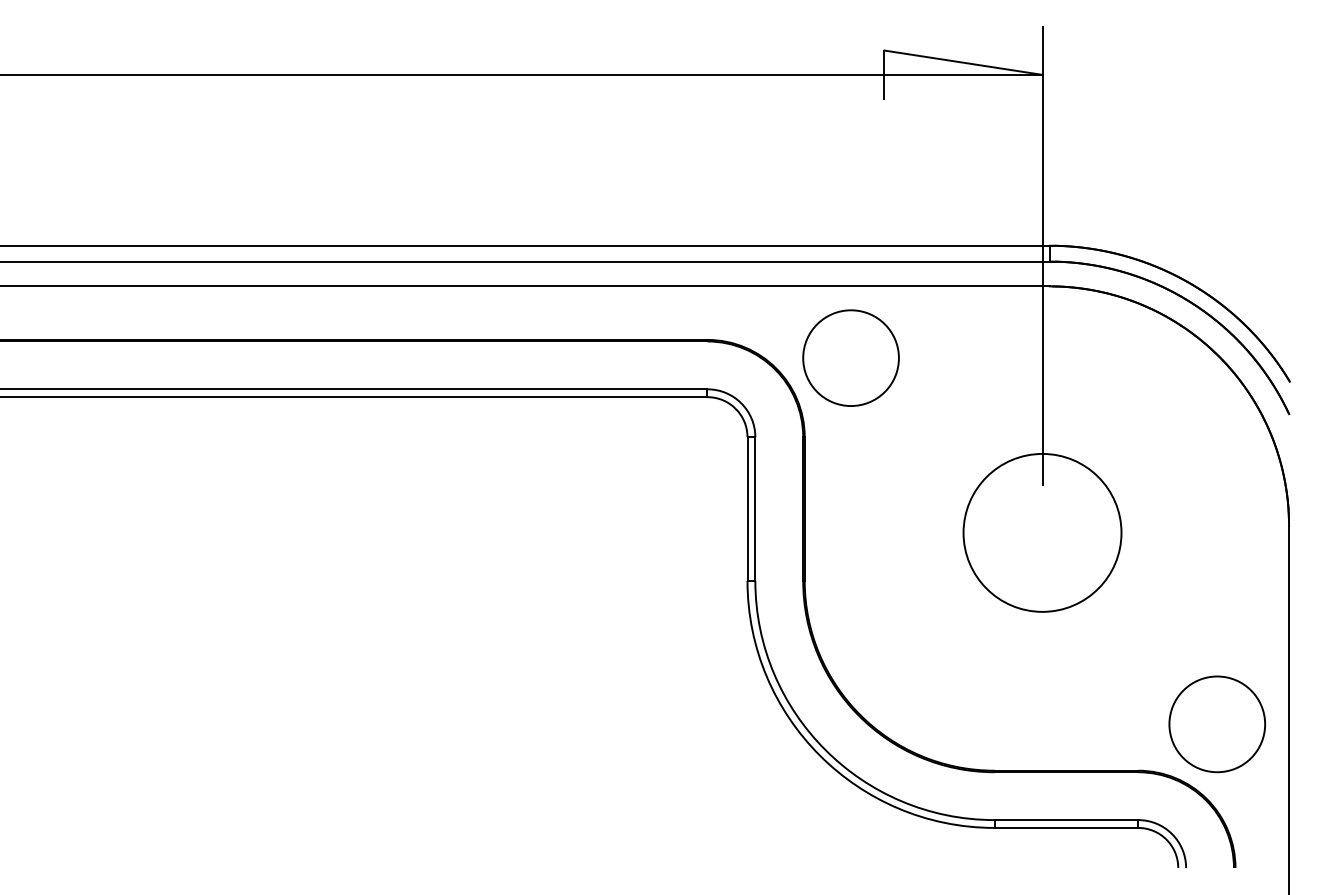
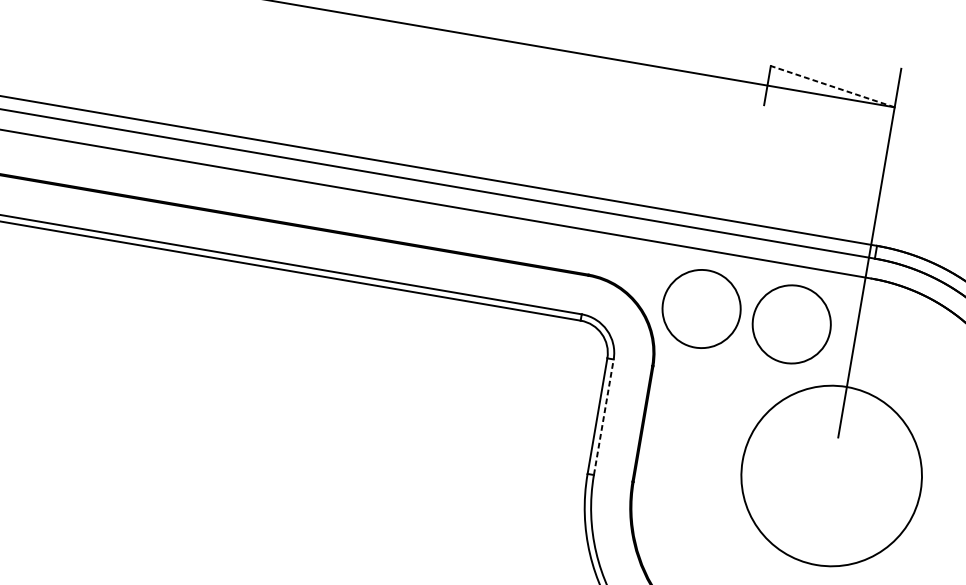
line: (963, 62) -> (832, 86), solid -> dashed
circle: (962, 357) -> (791, 323), added
line: (755, 508) -> (604, 416), solid -> dashed
circle: (1042, 532) -> (831, 475), size x1.4

